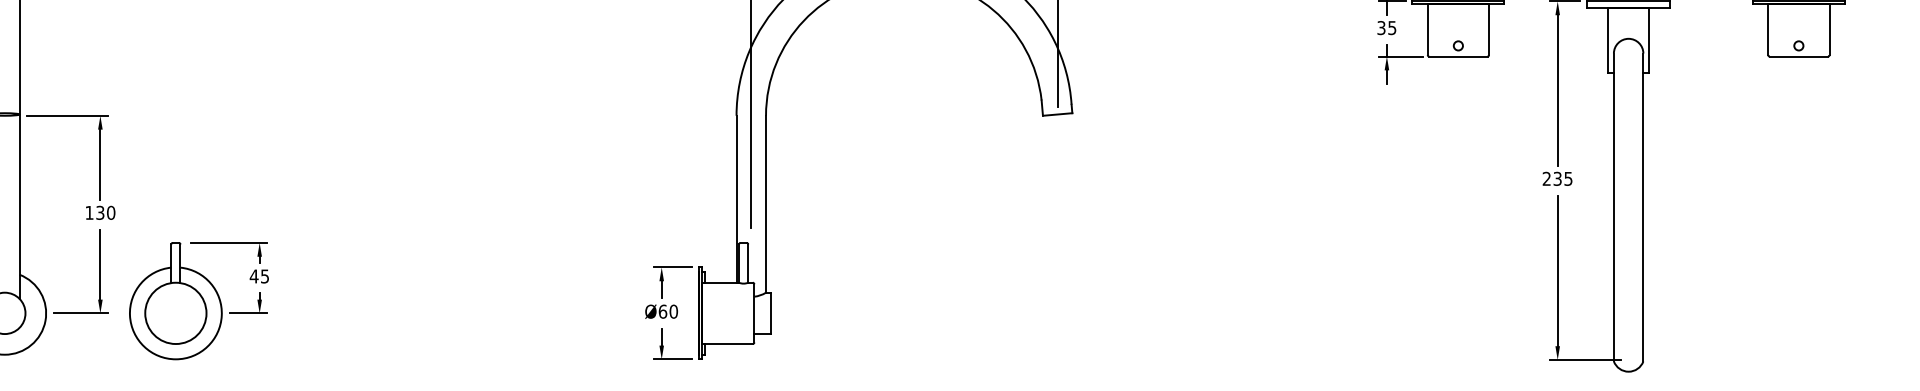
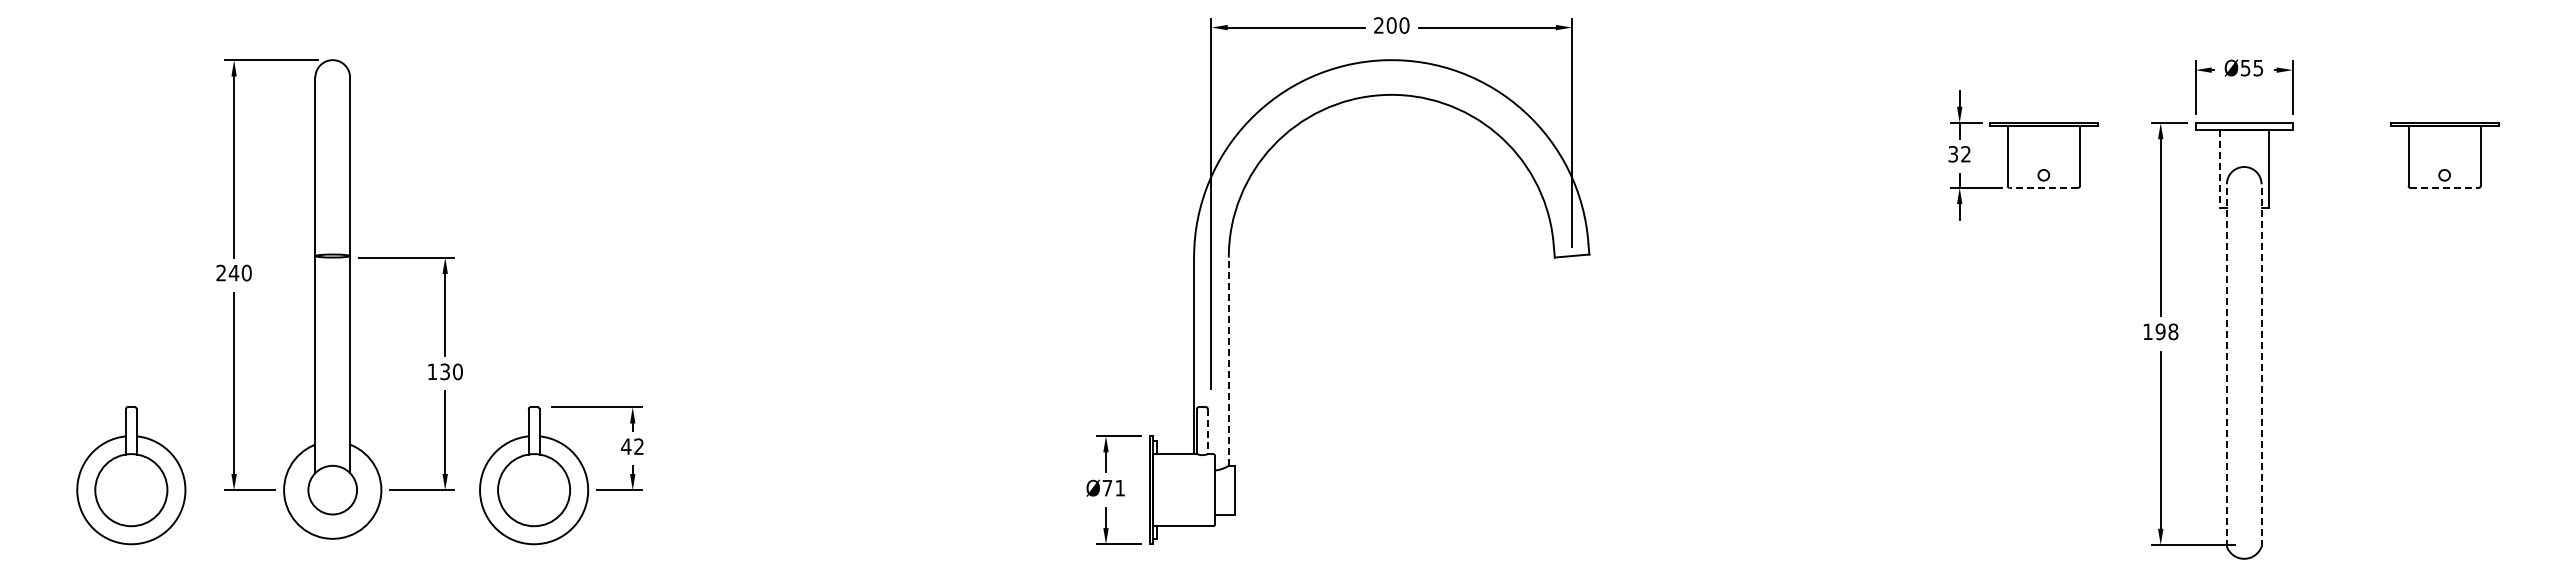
text: (1391, 28) -> (1965, 154), 35 -> 32
line: (1607, 40) -> (2219, 169), solid -> dashed
line: (1458, 56) -> (2043, 187), solid -> dashed
line: (1799, 56) -> (2445, 187), solid -> dashed
text: (1557, 178) -> (2160, 331), 235 -> 198
line: (765, 204) -> (1228, 361), solid -> dashed
line: (1613, 207) -> (2226, 365), solid -> dashed
line: (1643, 207) -> (2261, 365), solid -> dashed
line: (747, 263) -> (1207, 431), solid -> dashed
text: (264, 276) -> (638, 446), 45 -> 42
text: (668, 311) -> (1113, 487), Ø60 -> Ø71

